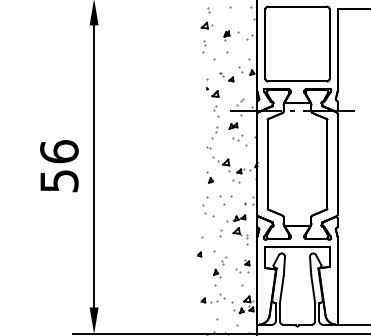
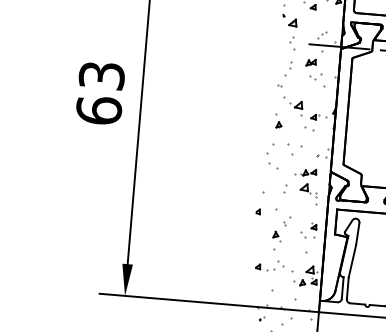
text: (59, 166) -> (100, 93), 56 -> 63

